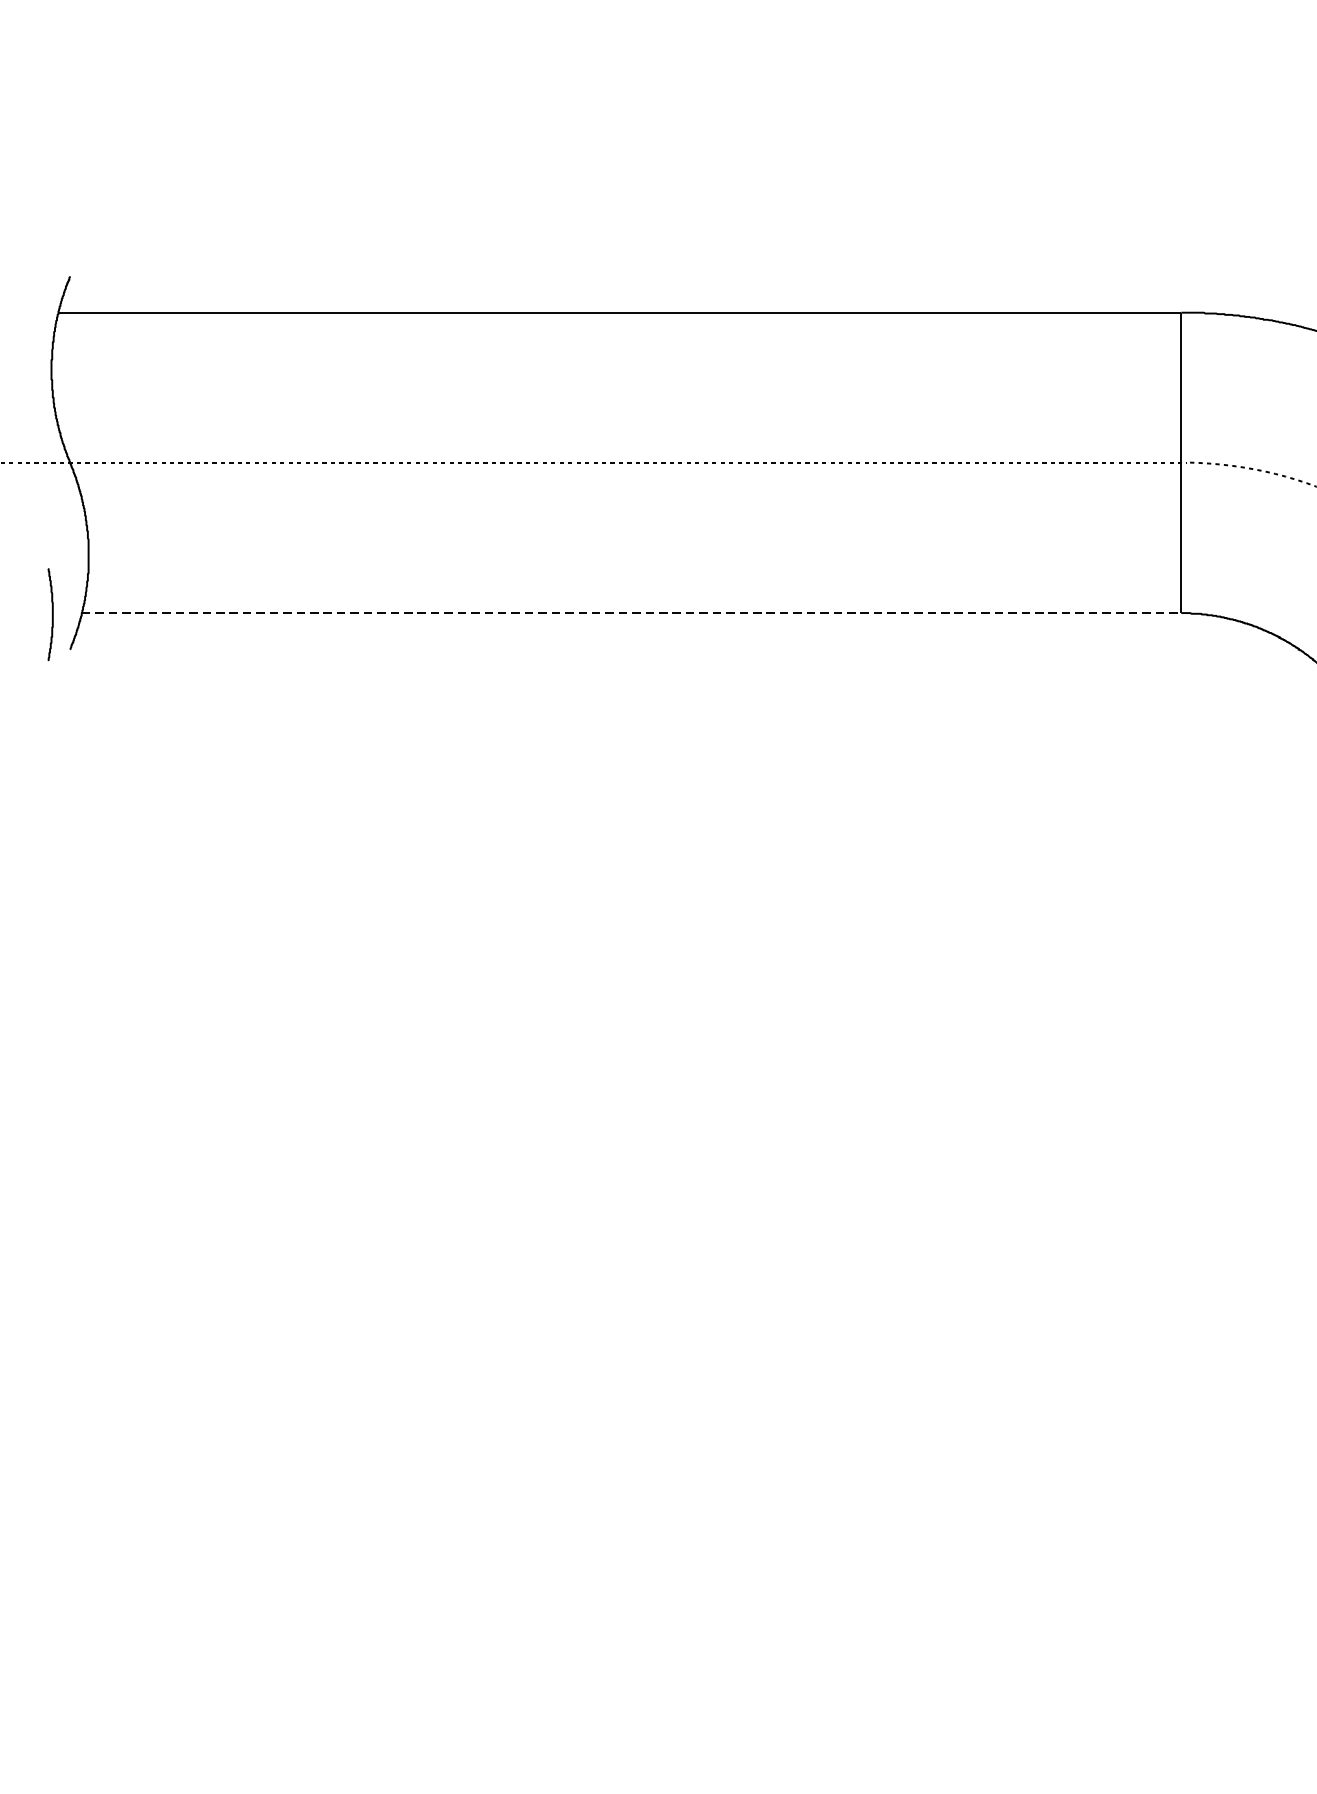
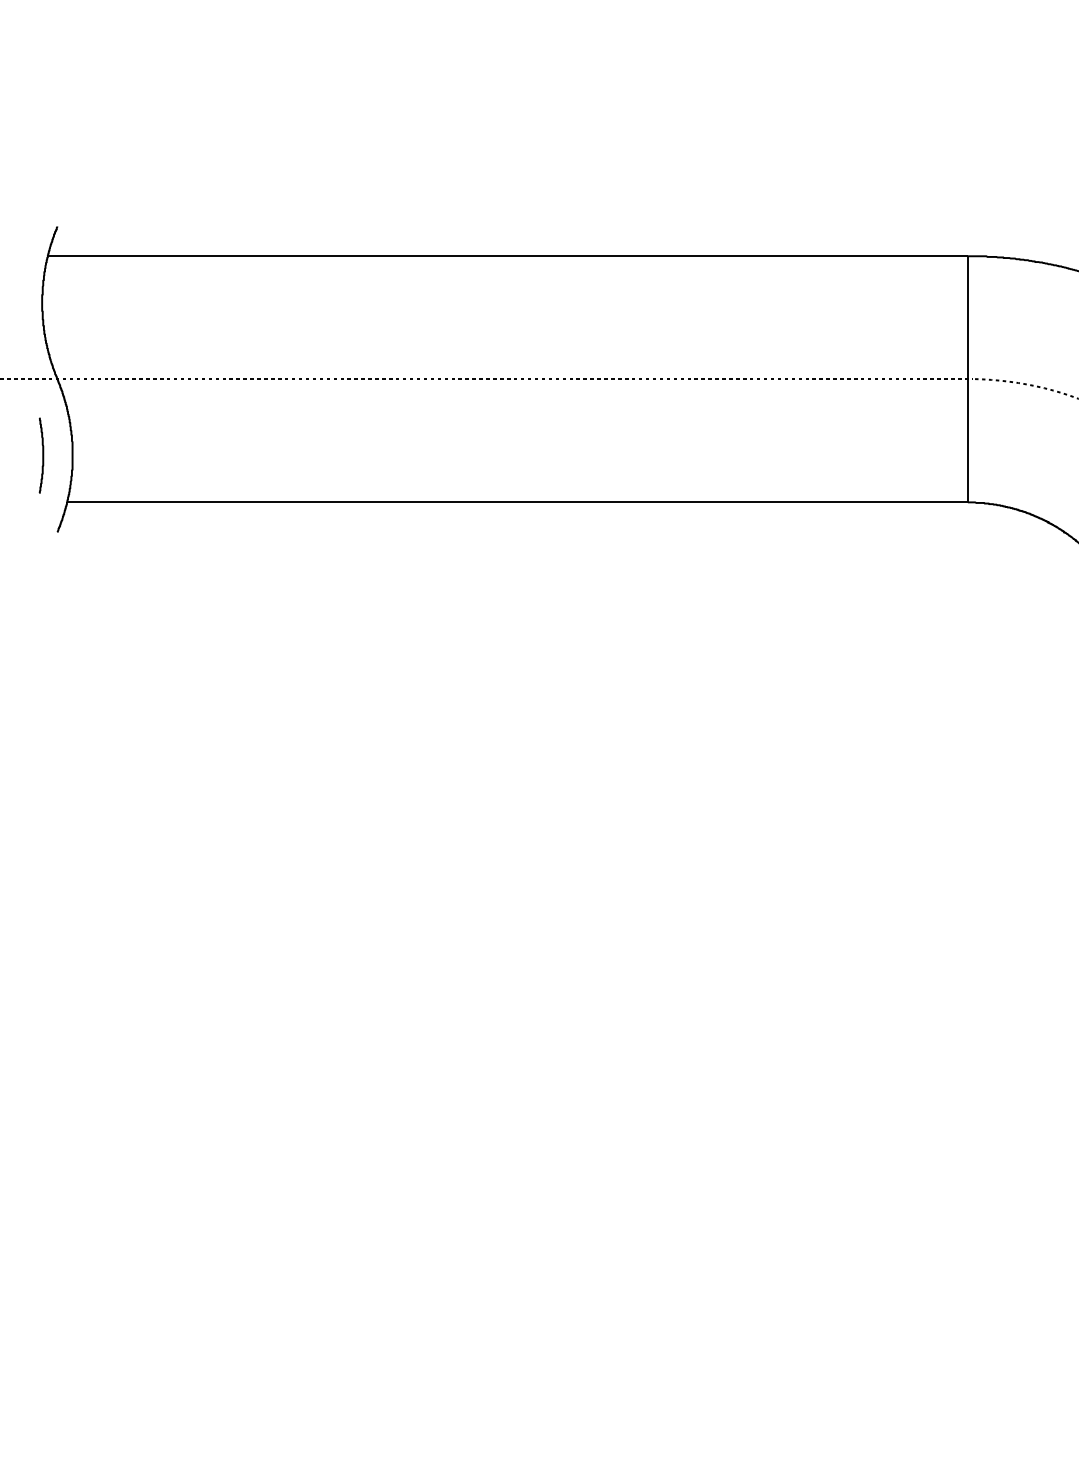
line: (631, 613) -> (517, 502), dashed -> solid
curve: (51, 614) -> (42, 455), moved

